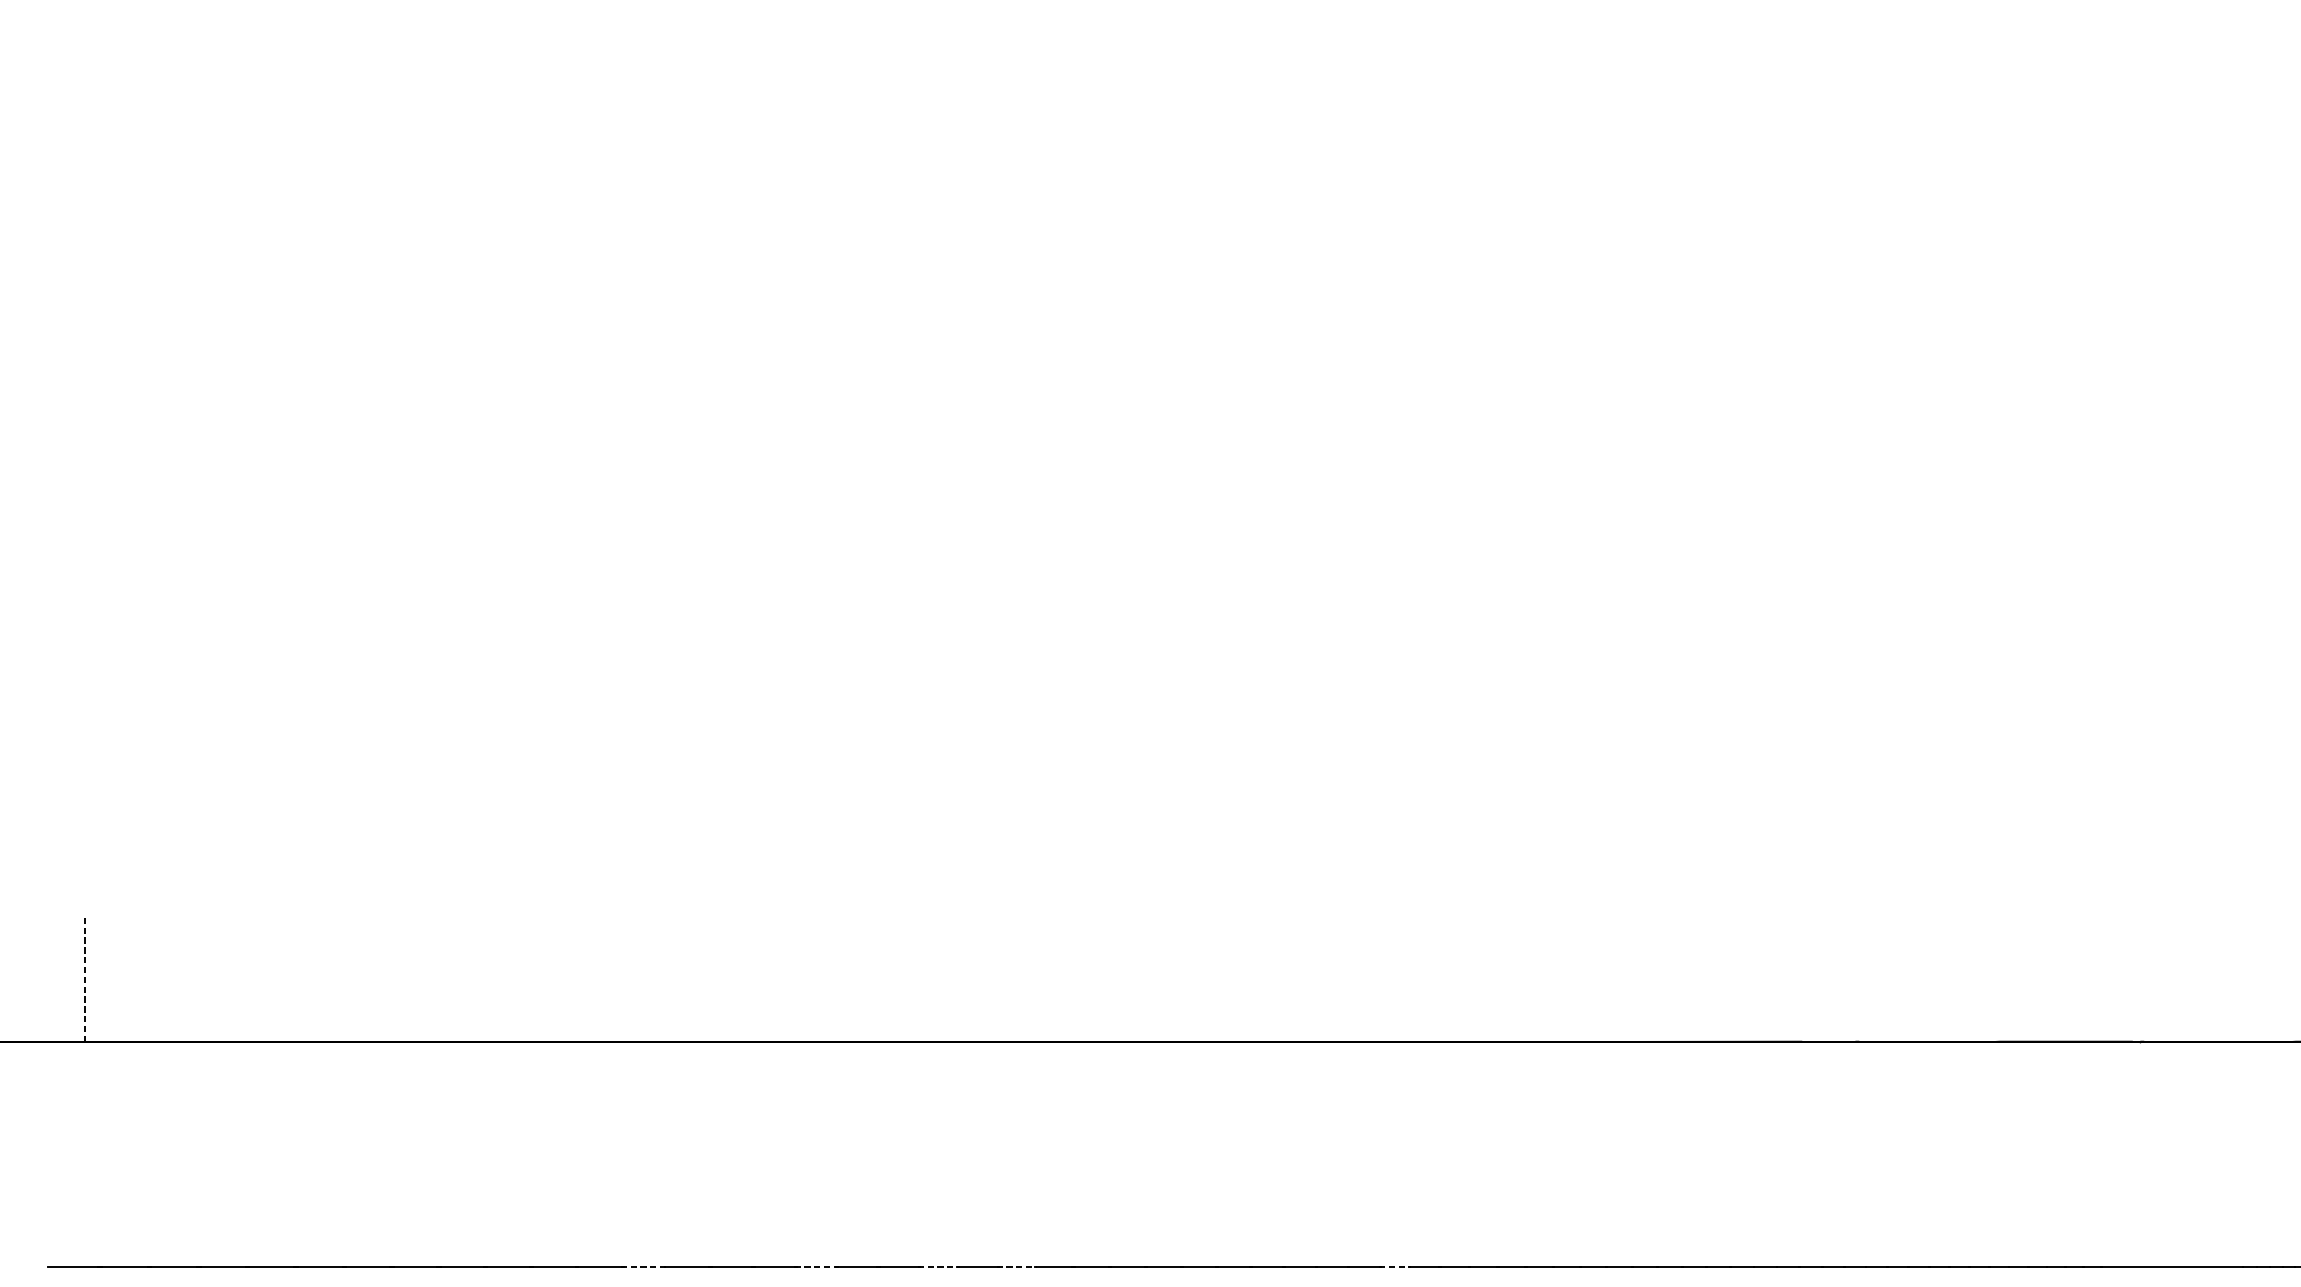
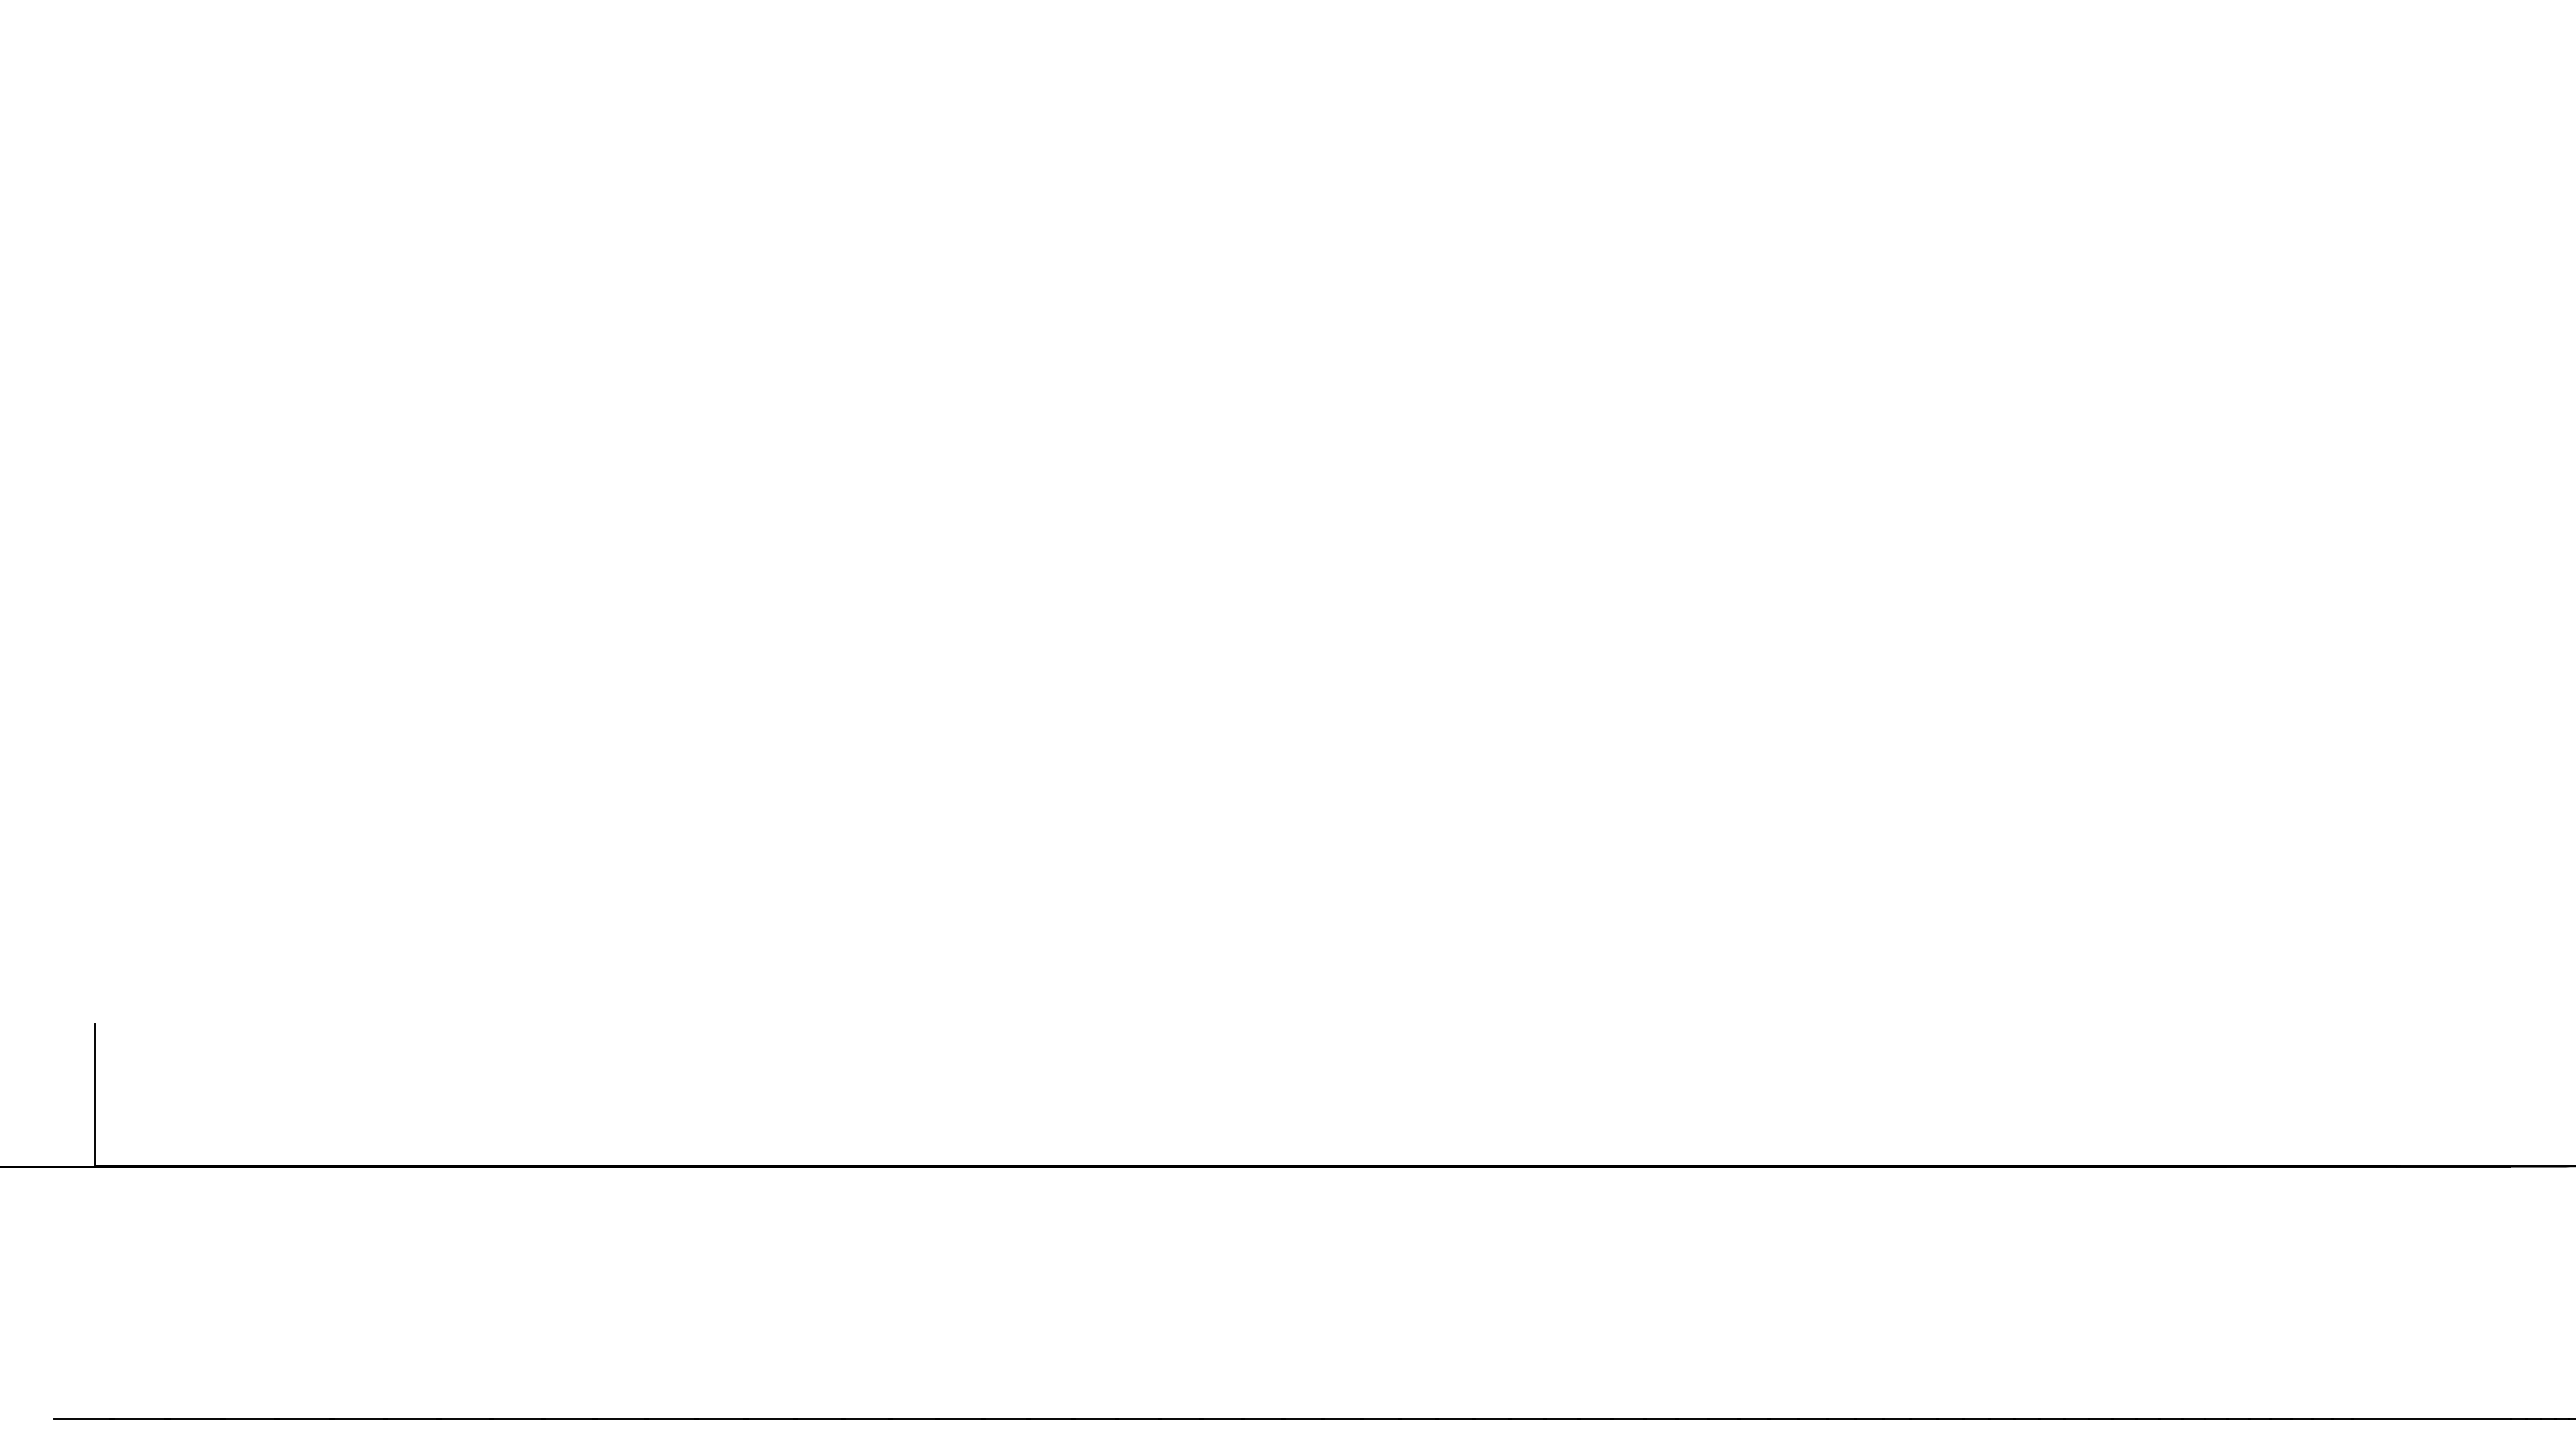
line: (85, 978) -> (95, 1095), dashed -> solid
line: (644, 1267) -> (721, 1418), dashed -> solid
line: (816, 1267) -> (914, 1418), dashed -> solid
line: (939, 1267) -> (1051, 1418), dashed -> solid
line: (1016, 1267) -> (1138, 1418), dashed -> solid
line: (1394, 1267) -> (1561, 1418), dashed -> solid

